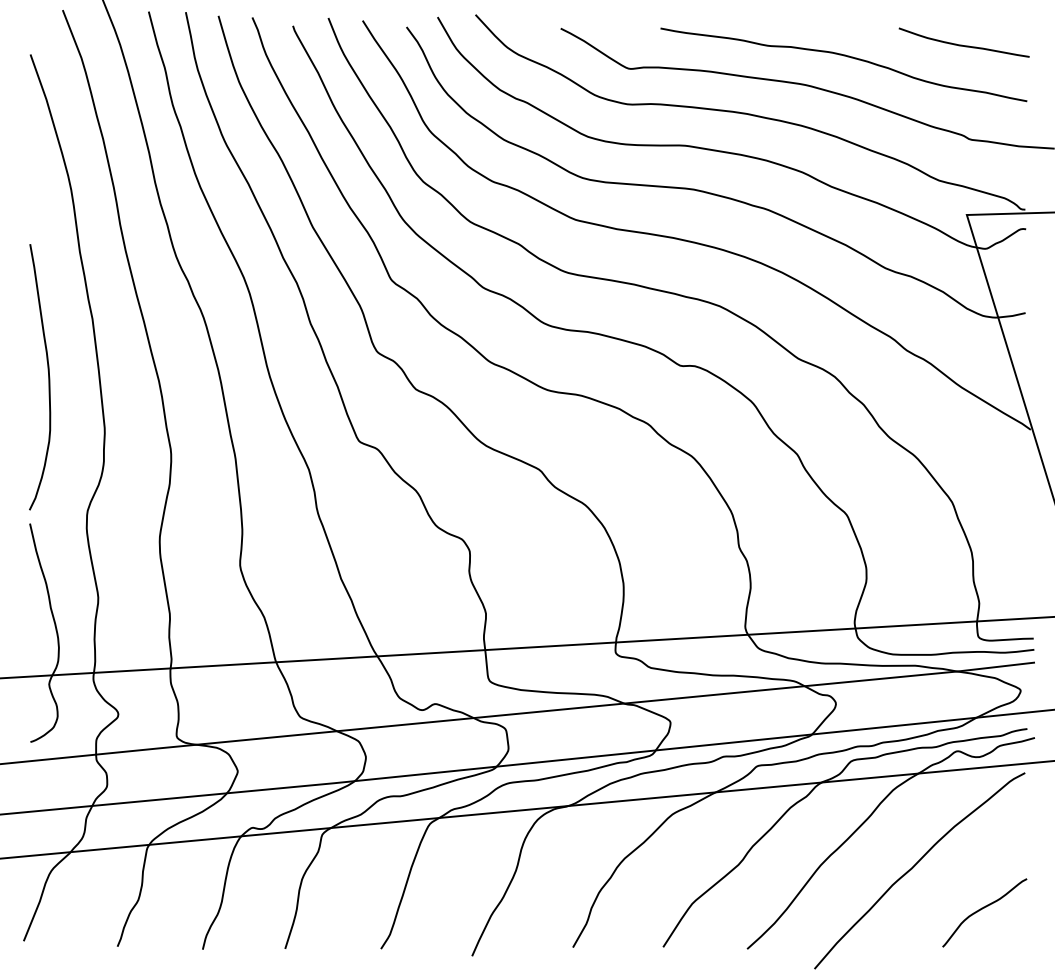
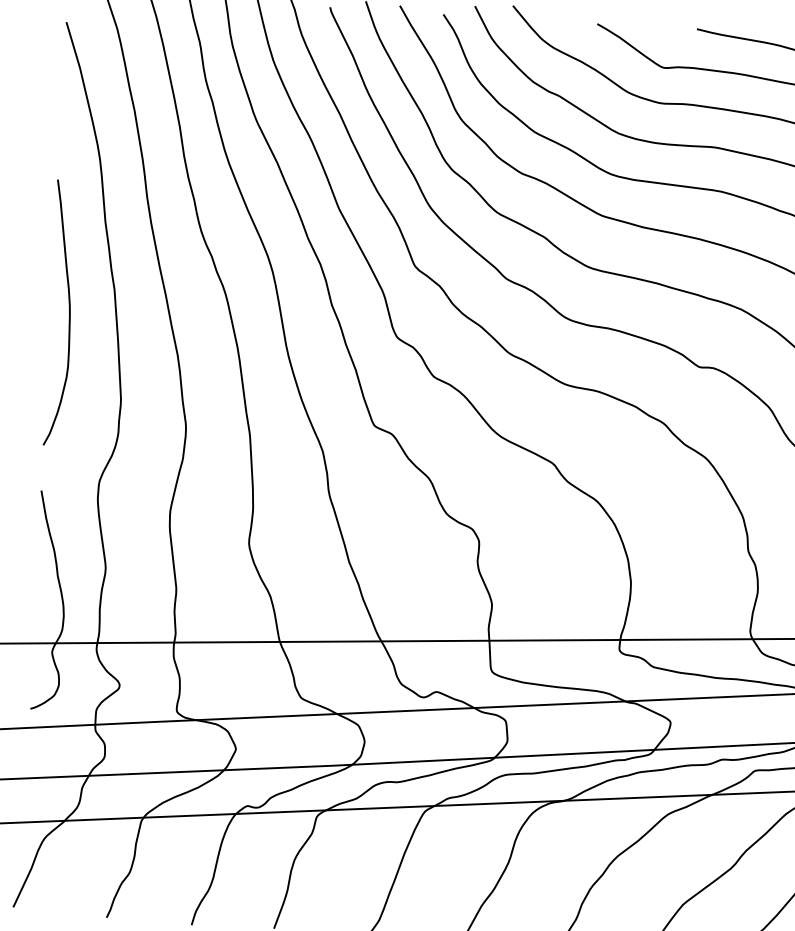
curve: (48, 377) -> (69, 313), moved

